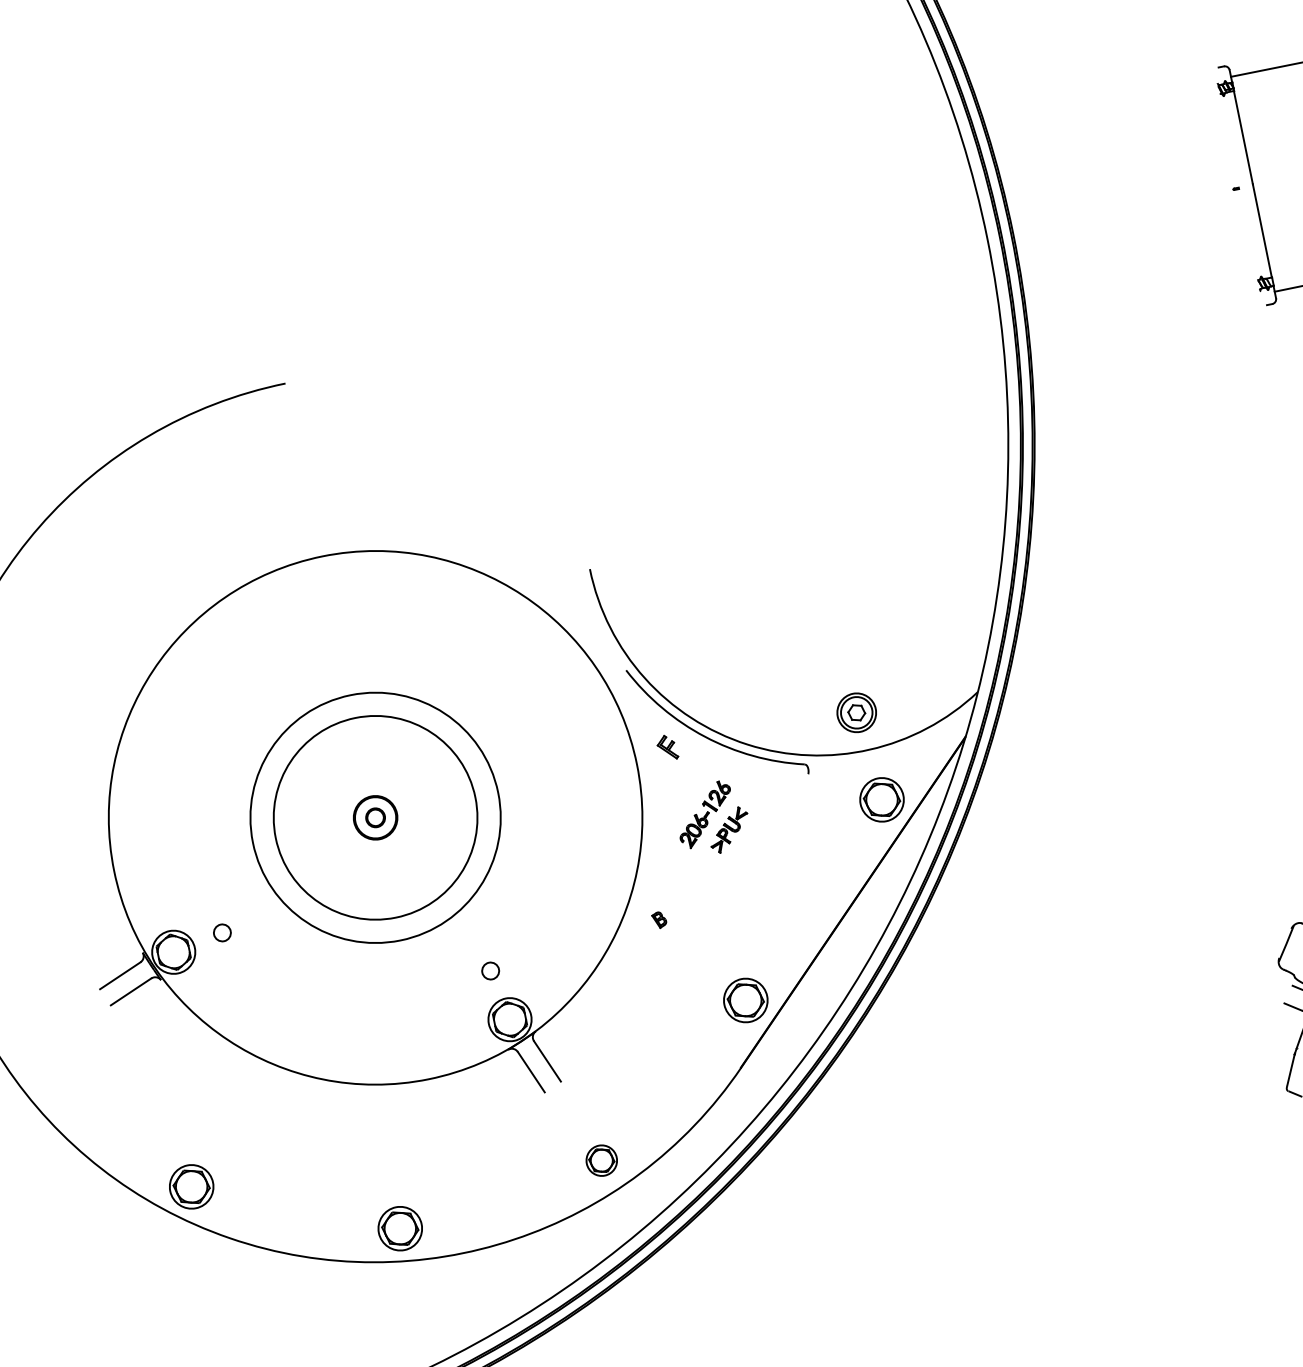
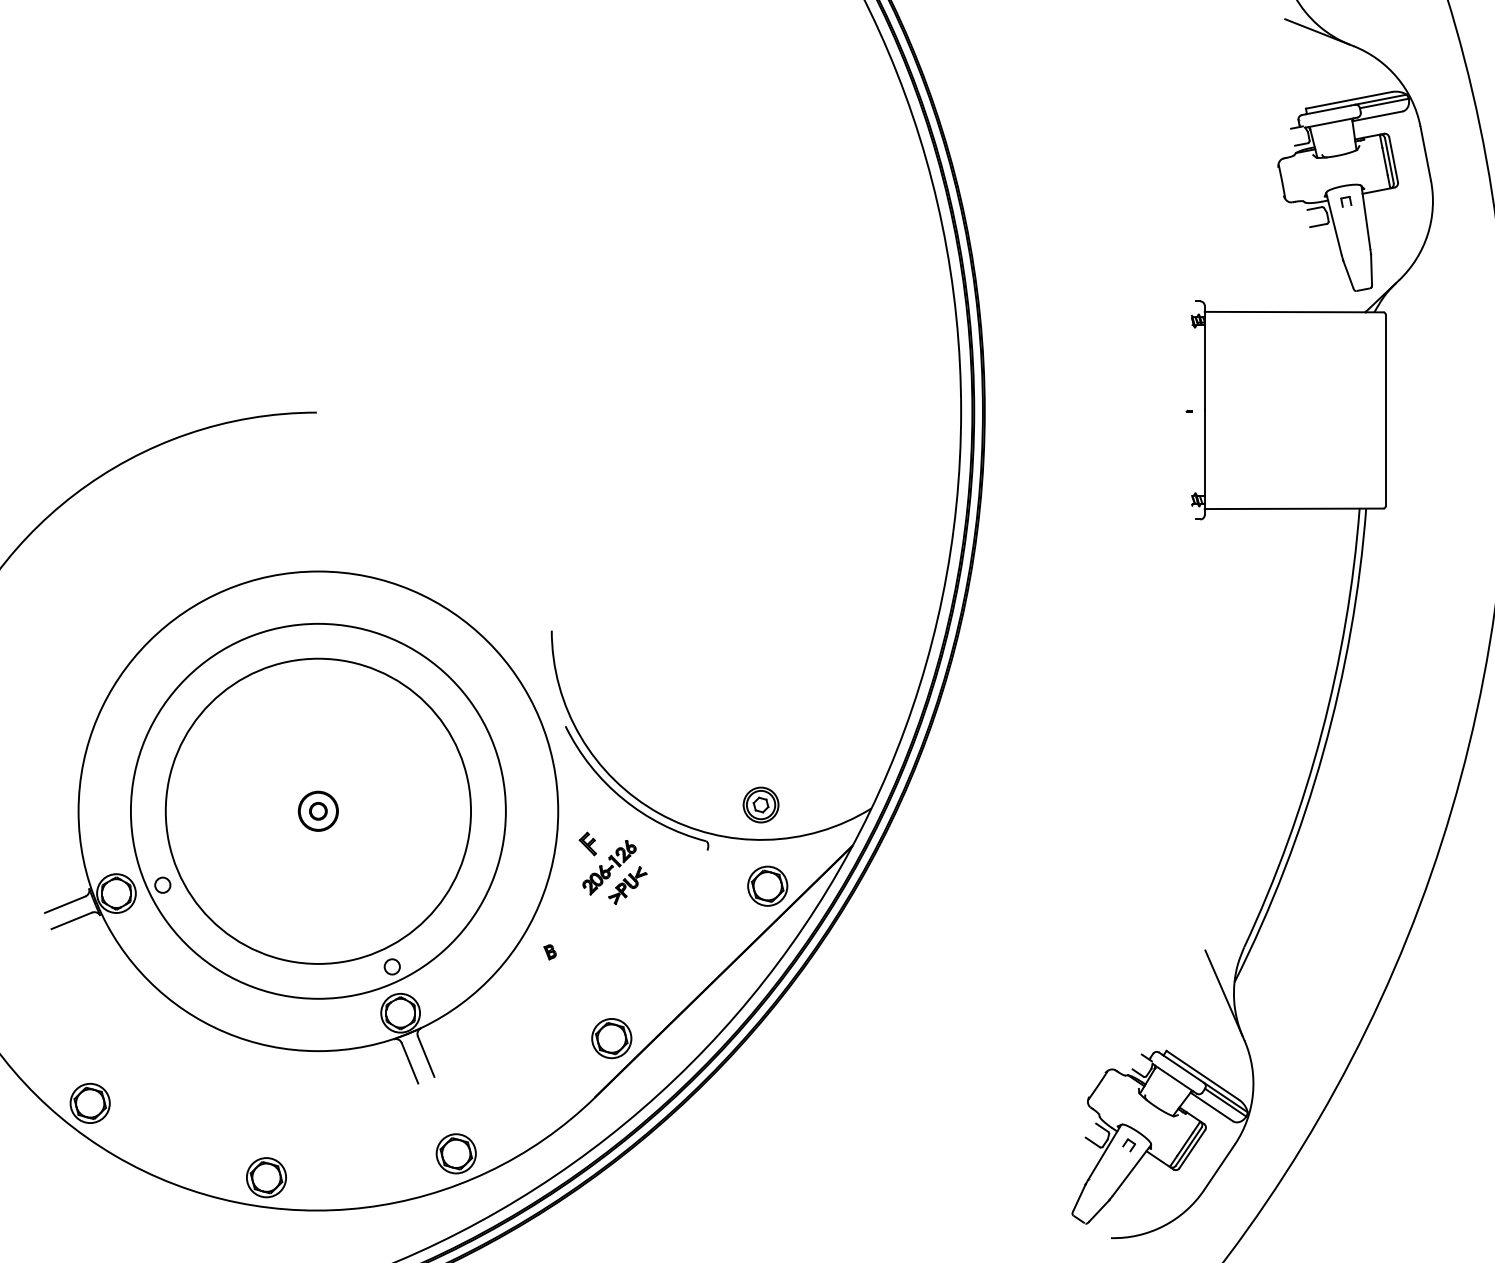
part: (666, 747) -> (587, 843), moved
circle: (375, 816) -> (318, 810), size x1.67
circle: (374, 817) -> (317, 810), size x1.67
part: (600, 1160) -> (455, 1153), size x1.43

